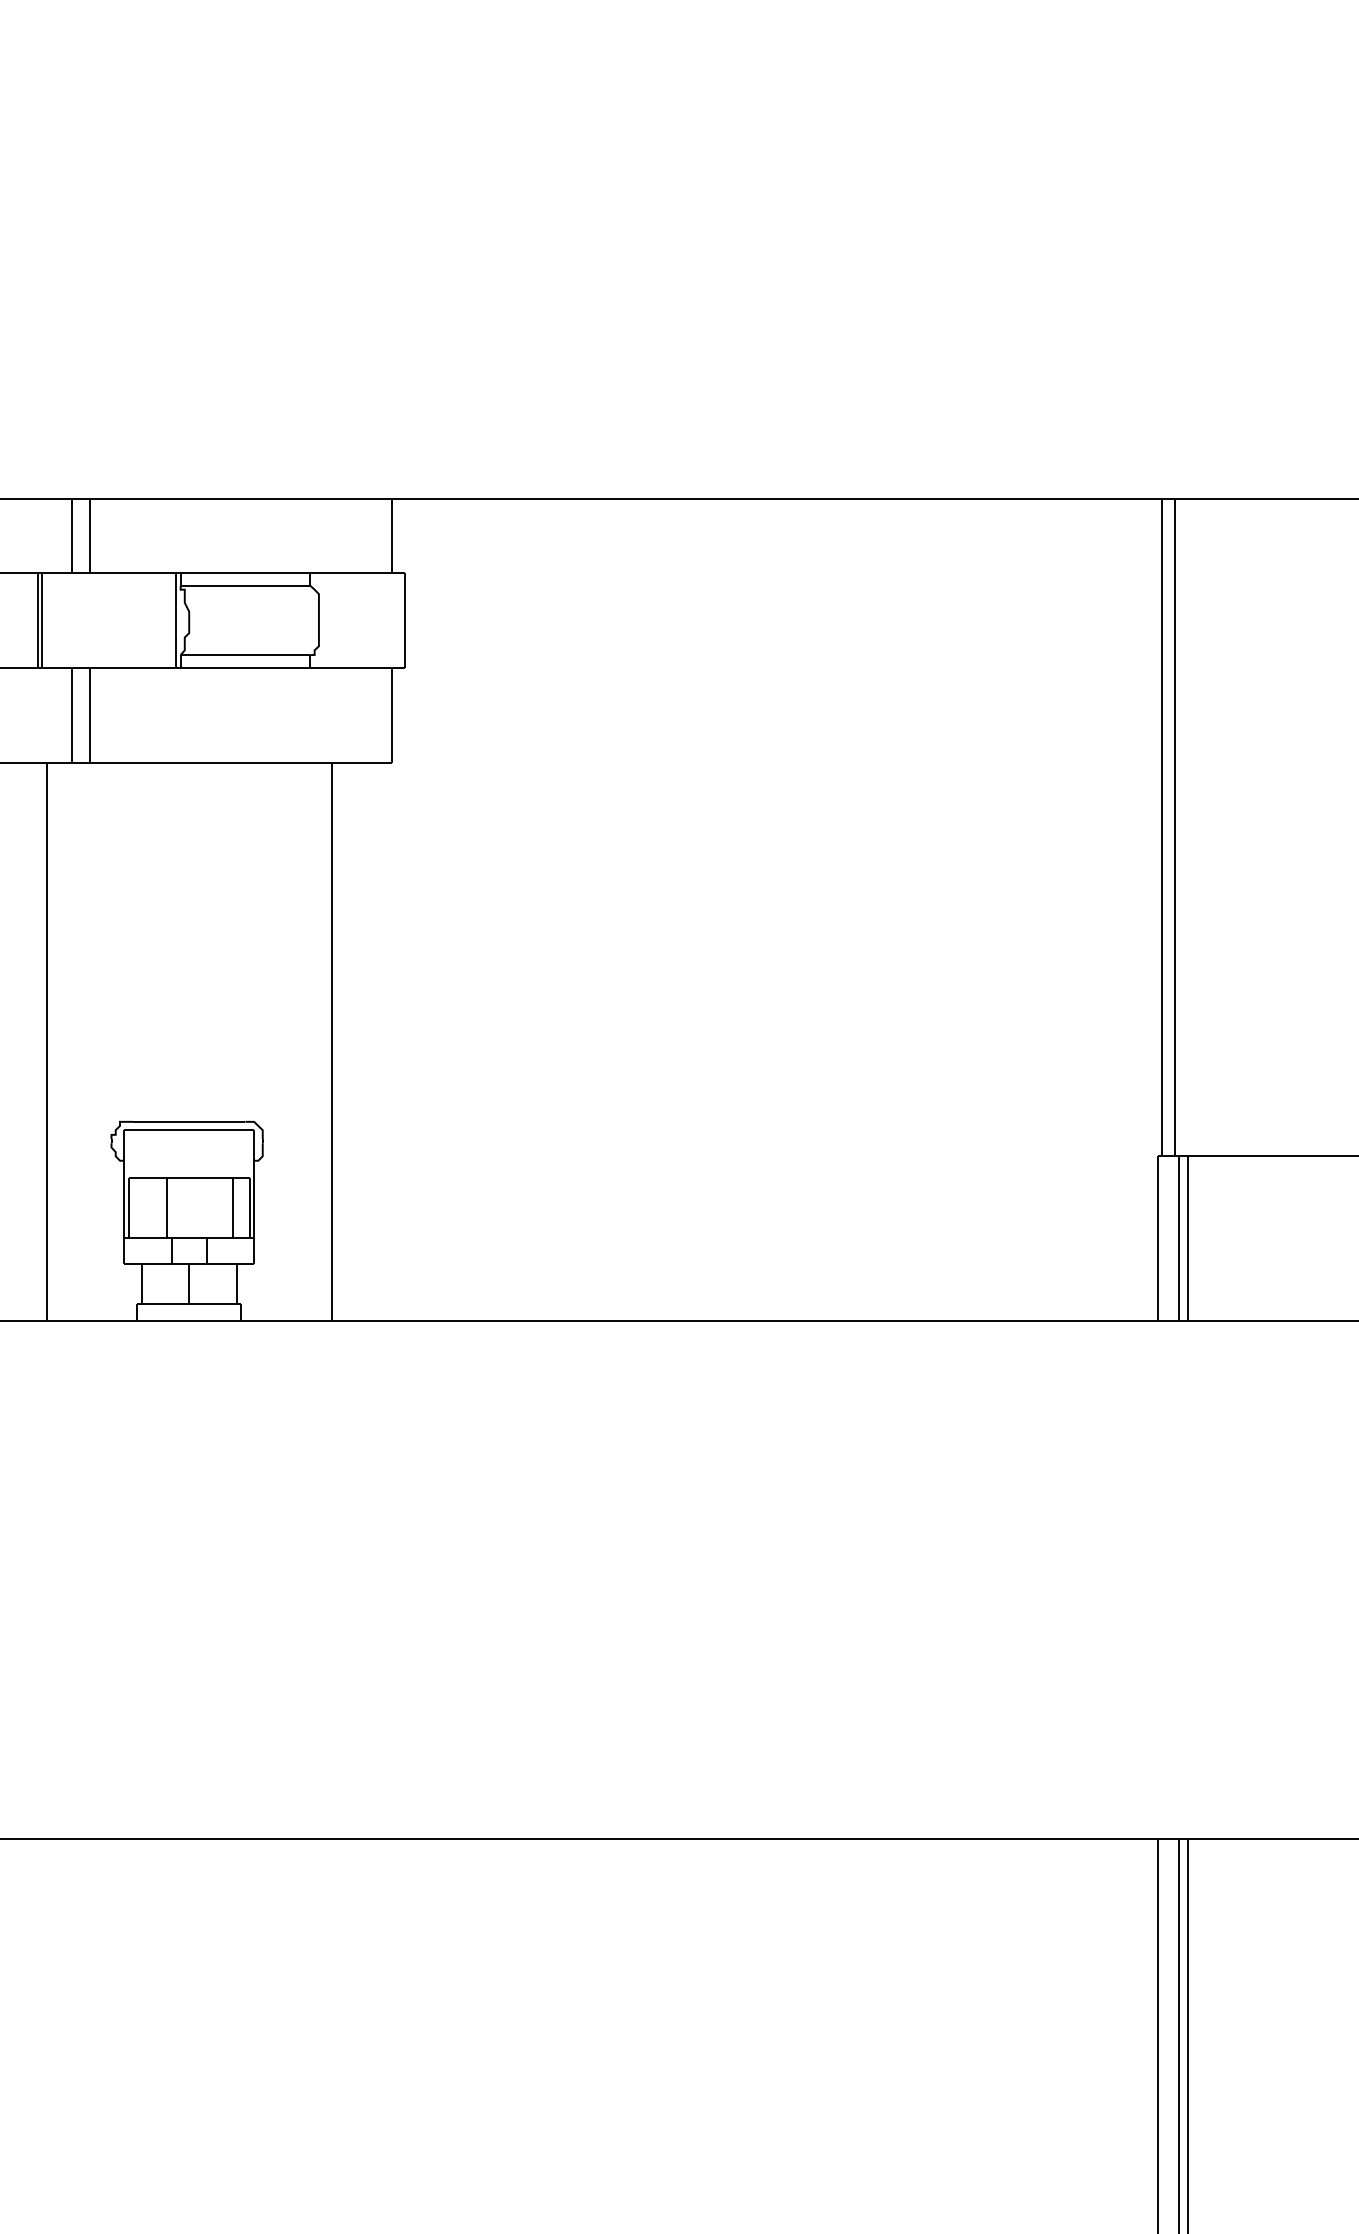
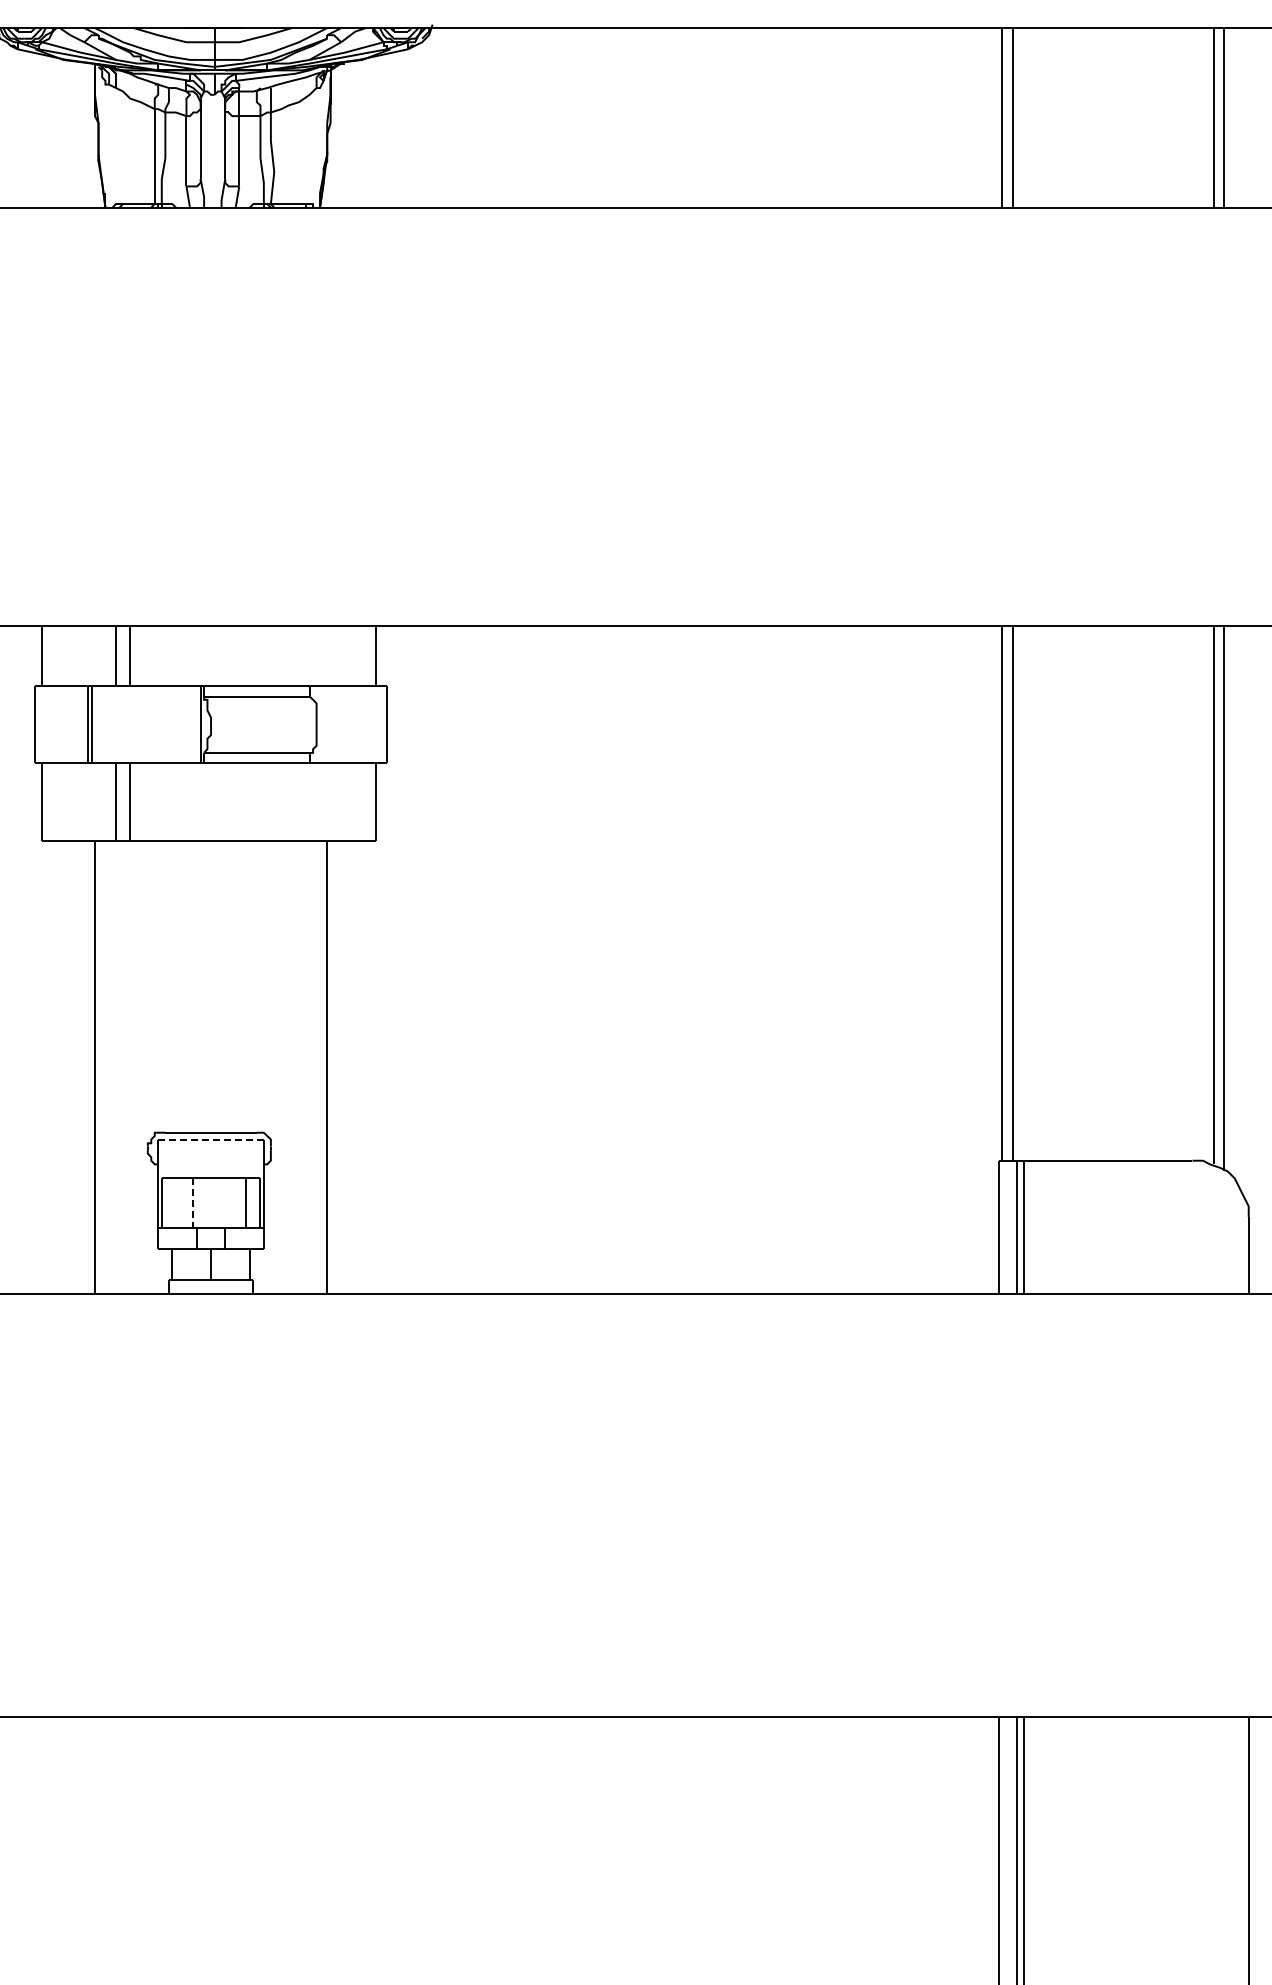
line: (189, 1130) -> (211, 1139), solid -> dashed
line: (167, 1207) -> (193, 1202), solid -> dashed

